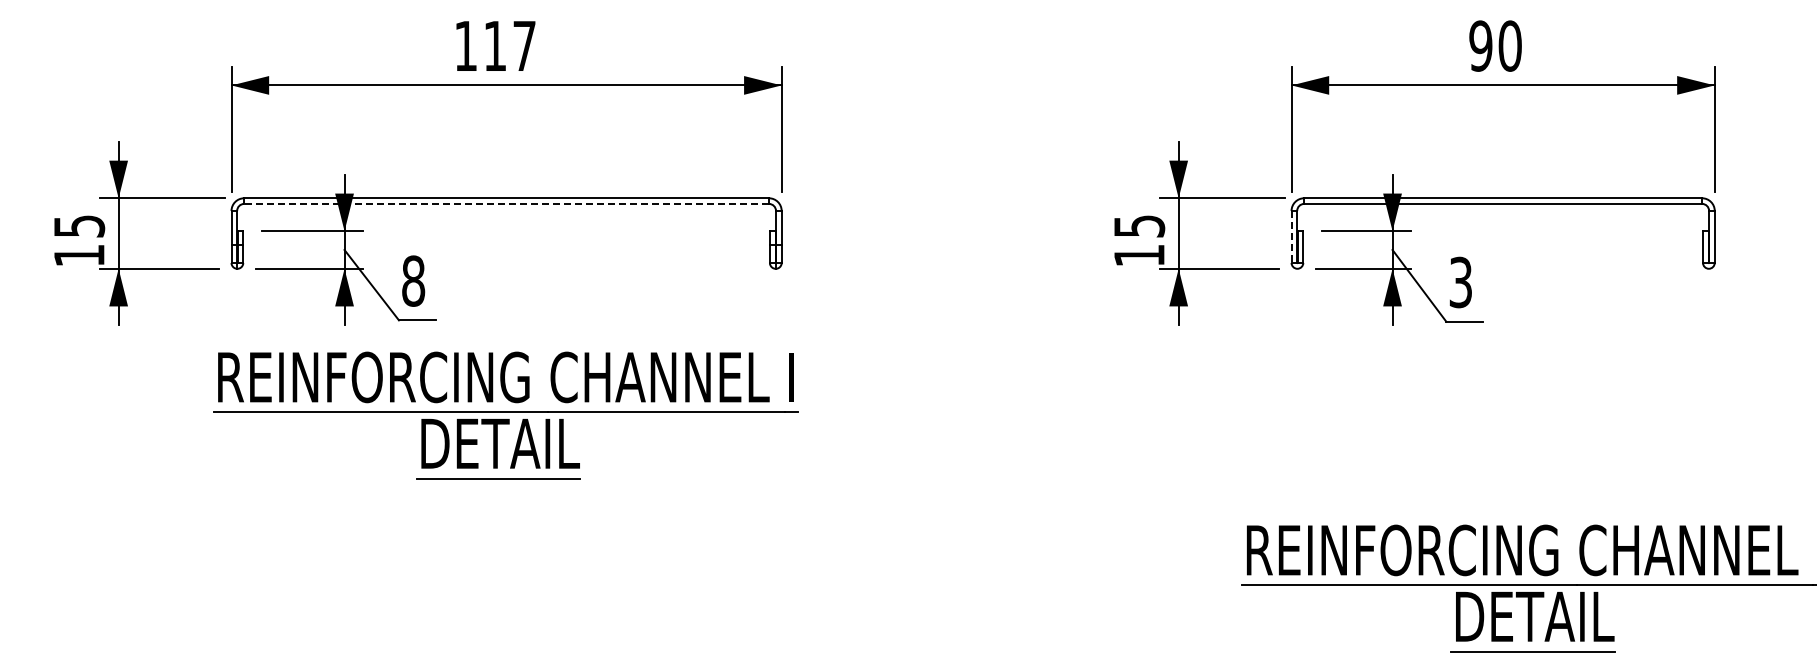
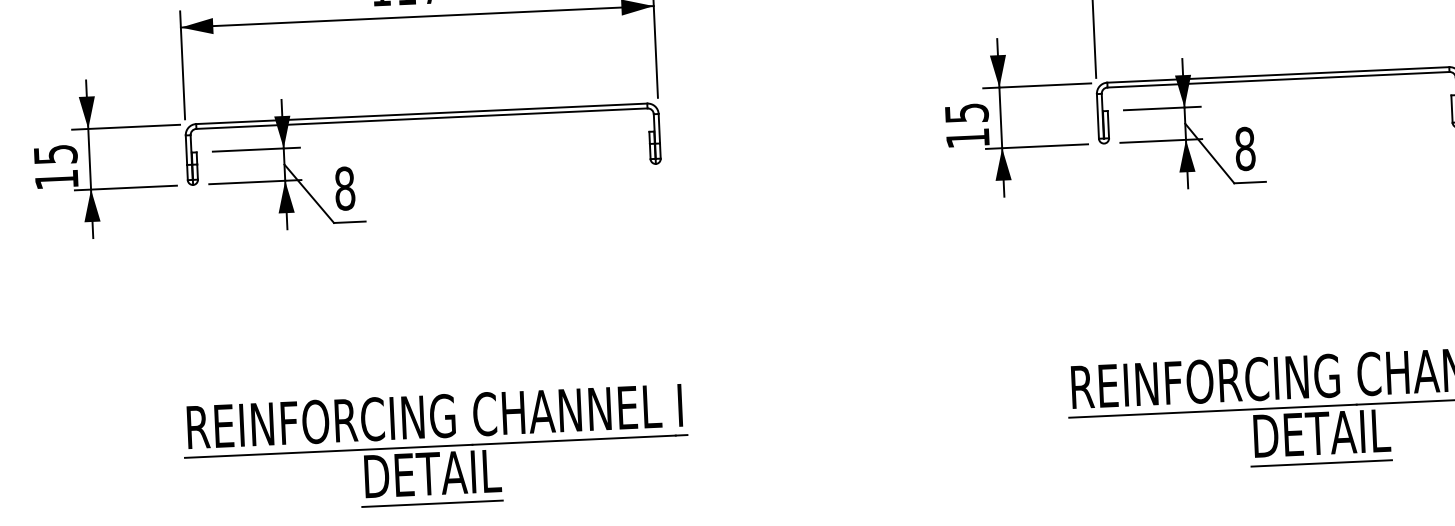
line: (506, 203) -> (421, 118), dashed -> solid
line: (1291, 236) -> (1097, 116), dashed -> solid
text: (1460, 282) -> (1244, 148), 3 -> 8
part: (505, 415) -> (436, 449), moved

